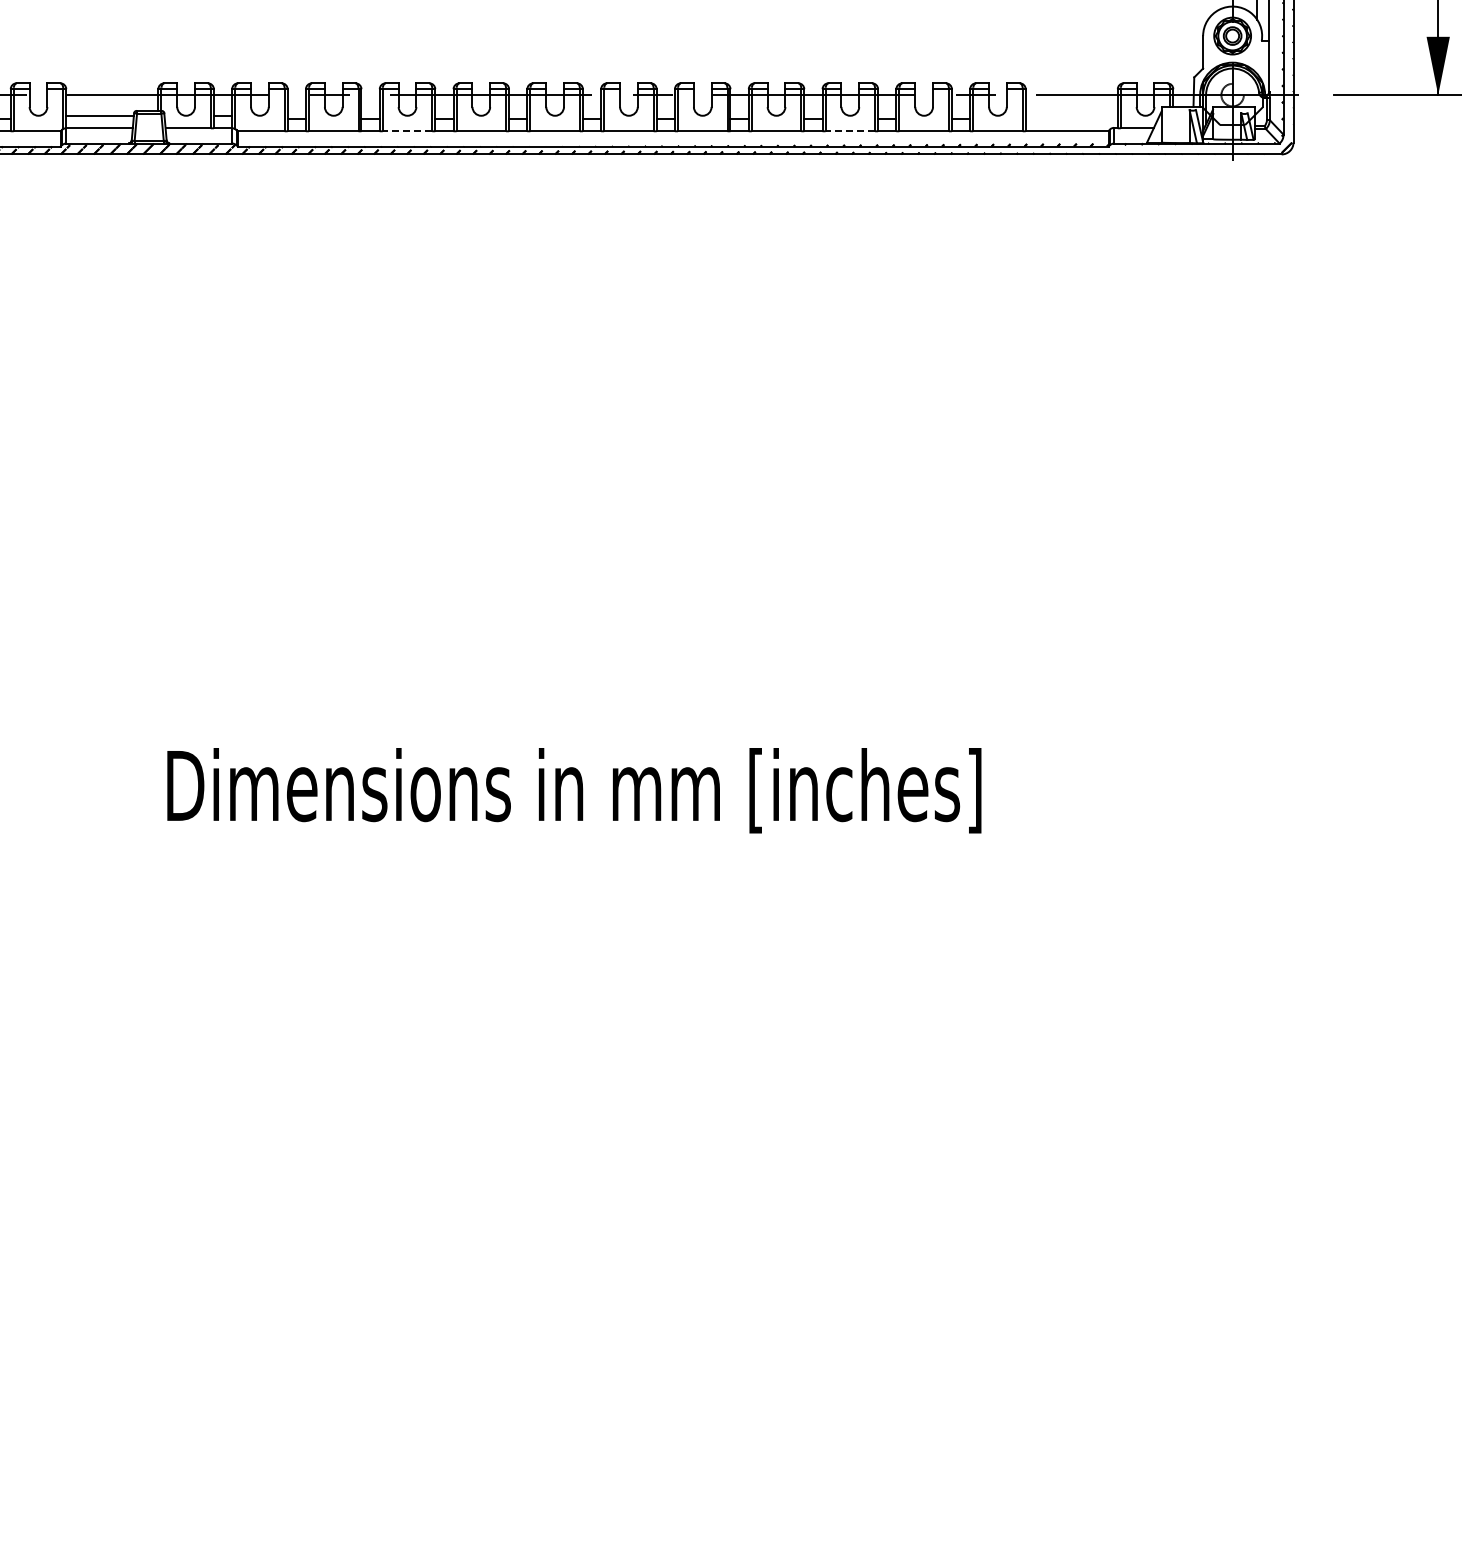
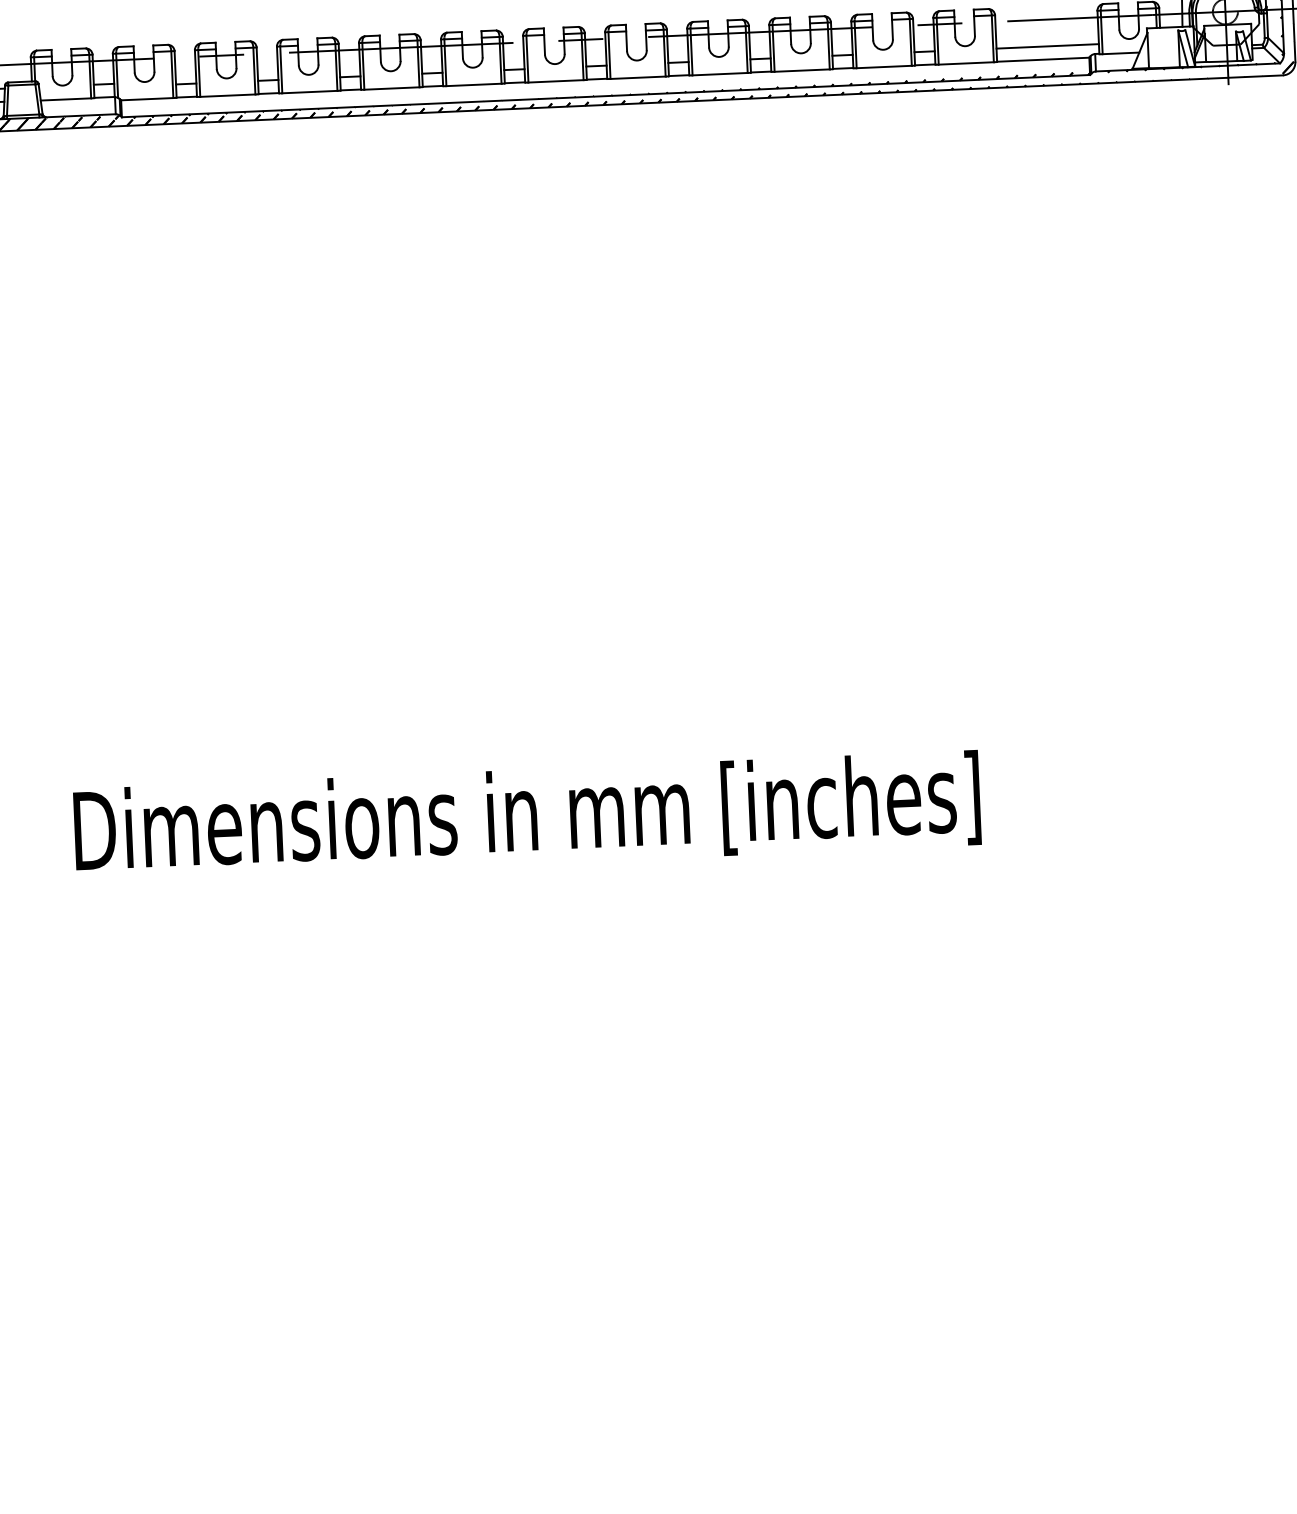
line: (1071, 119) -> (1047, 46), added
line: (407, 131) -> (309, 92), dashed -> solid
line: (850, 131) -> (802, 70), dashed -> solid

